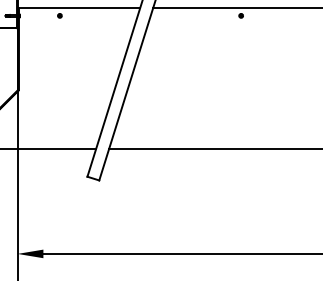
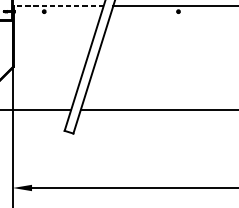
line: (79, 7) -> (58, 5), solid -> dashed

